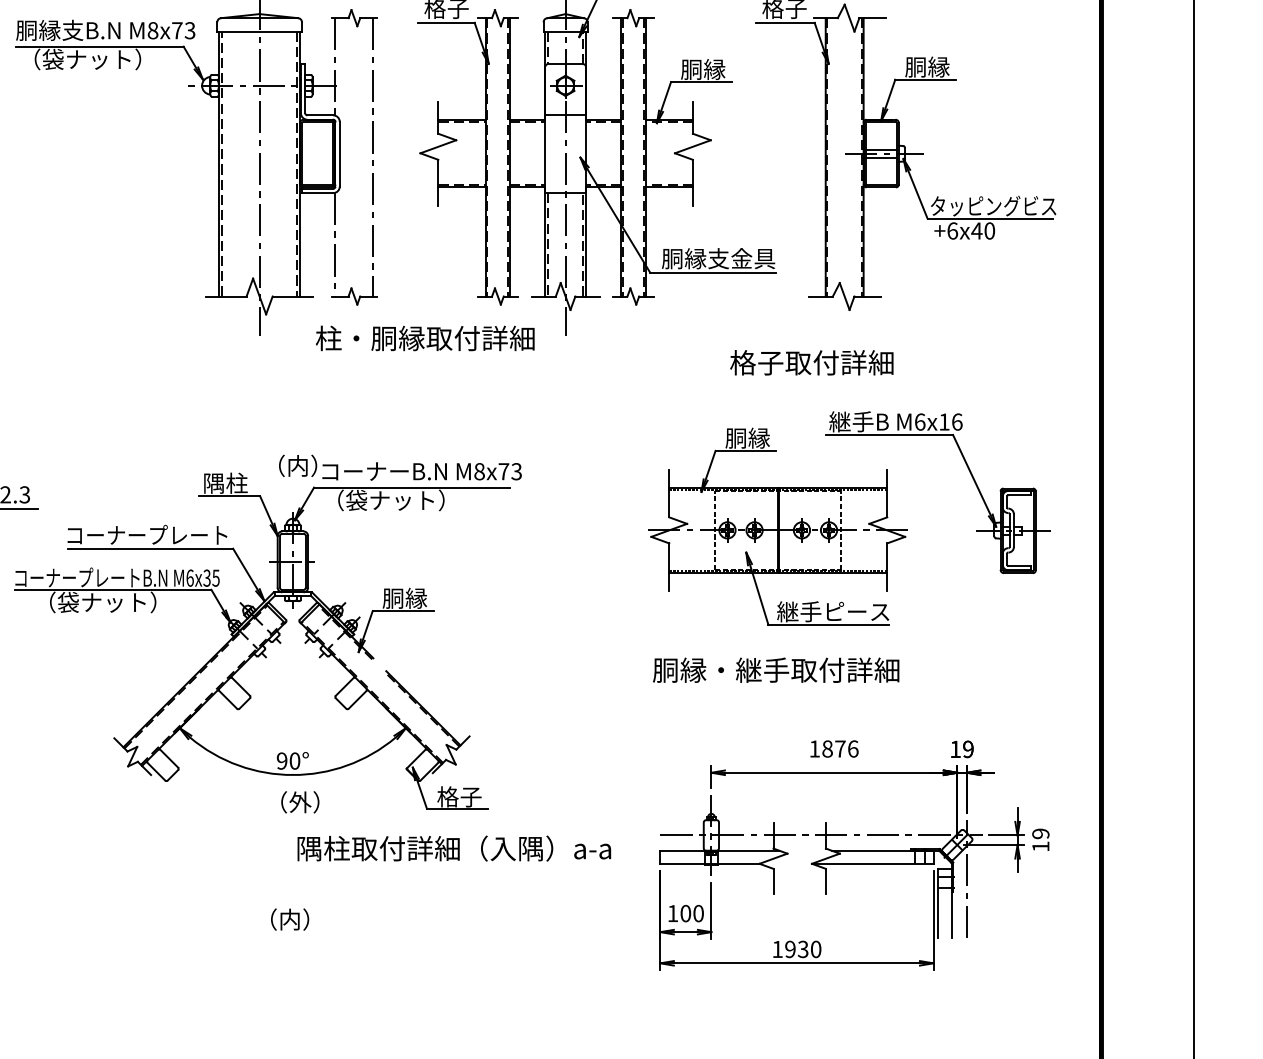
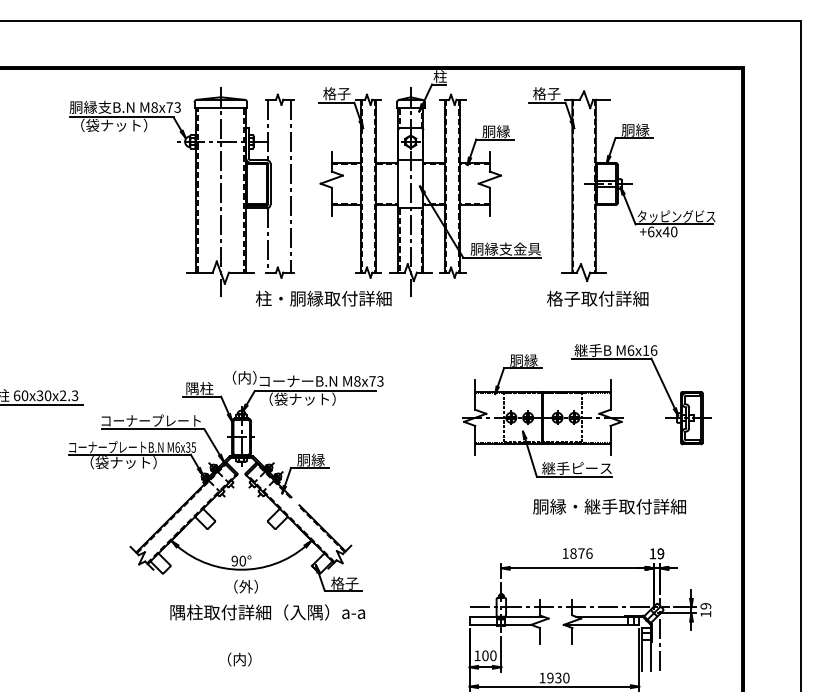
text: (811, 362) -> (597, 298), moved
text: (776, 669) -> (609, 506), moved
text: (453, 848) -> (267, 612), moved

